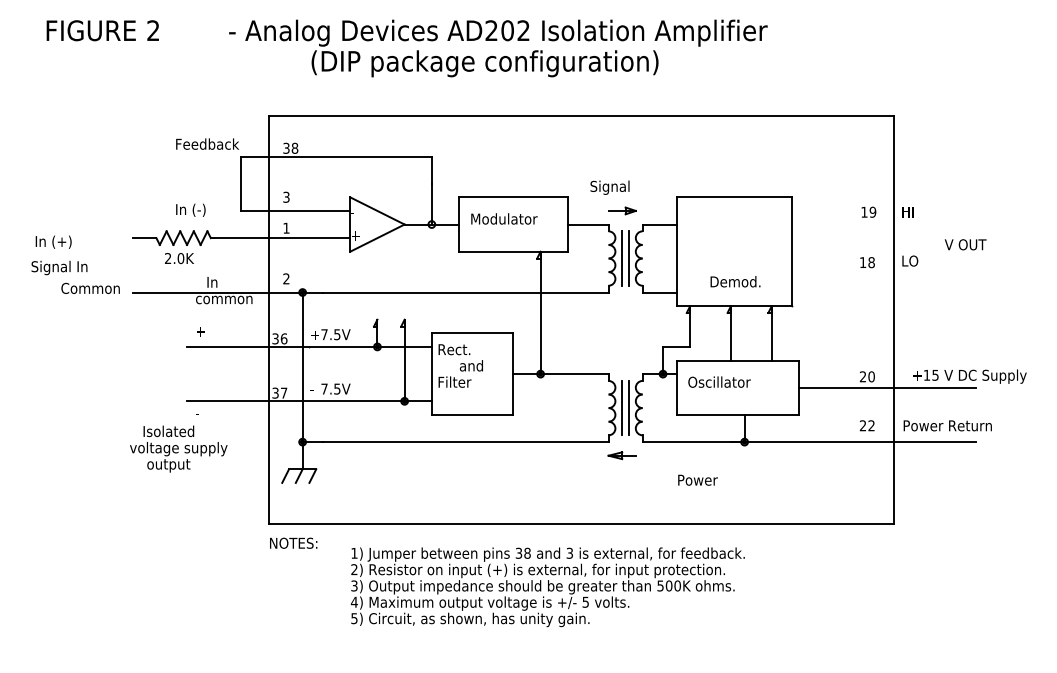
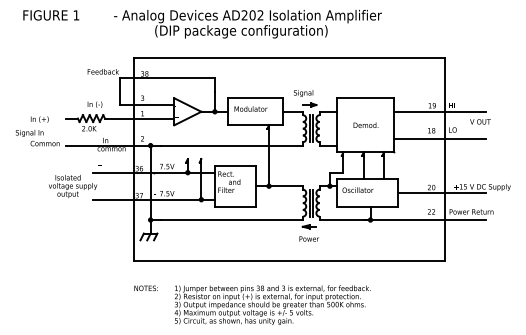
text: (151, 30) -> (75, 15), 2 -> 1
line: (883, 223) -> (439, 111), added
text: (53, 242) -> (39, 119), moved
line: (883, 278) -> (439, 138), added
text: (734, 280) -> (365, 124), moved
text: (179, 449) -> (73, 186), moved
text: (696, 479) -> (308, 238), moved
text: (292, 543) -> (145, 288), moved
text: (547, 585) -> (272, 304), moved

